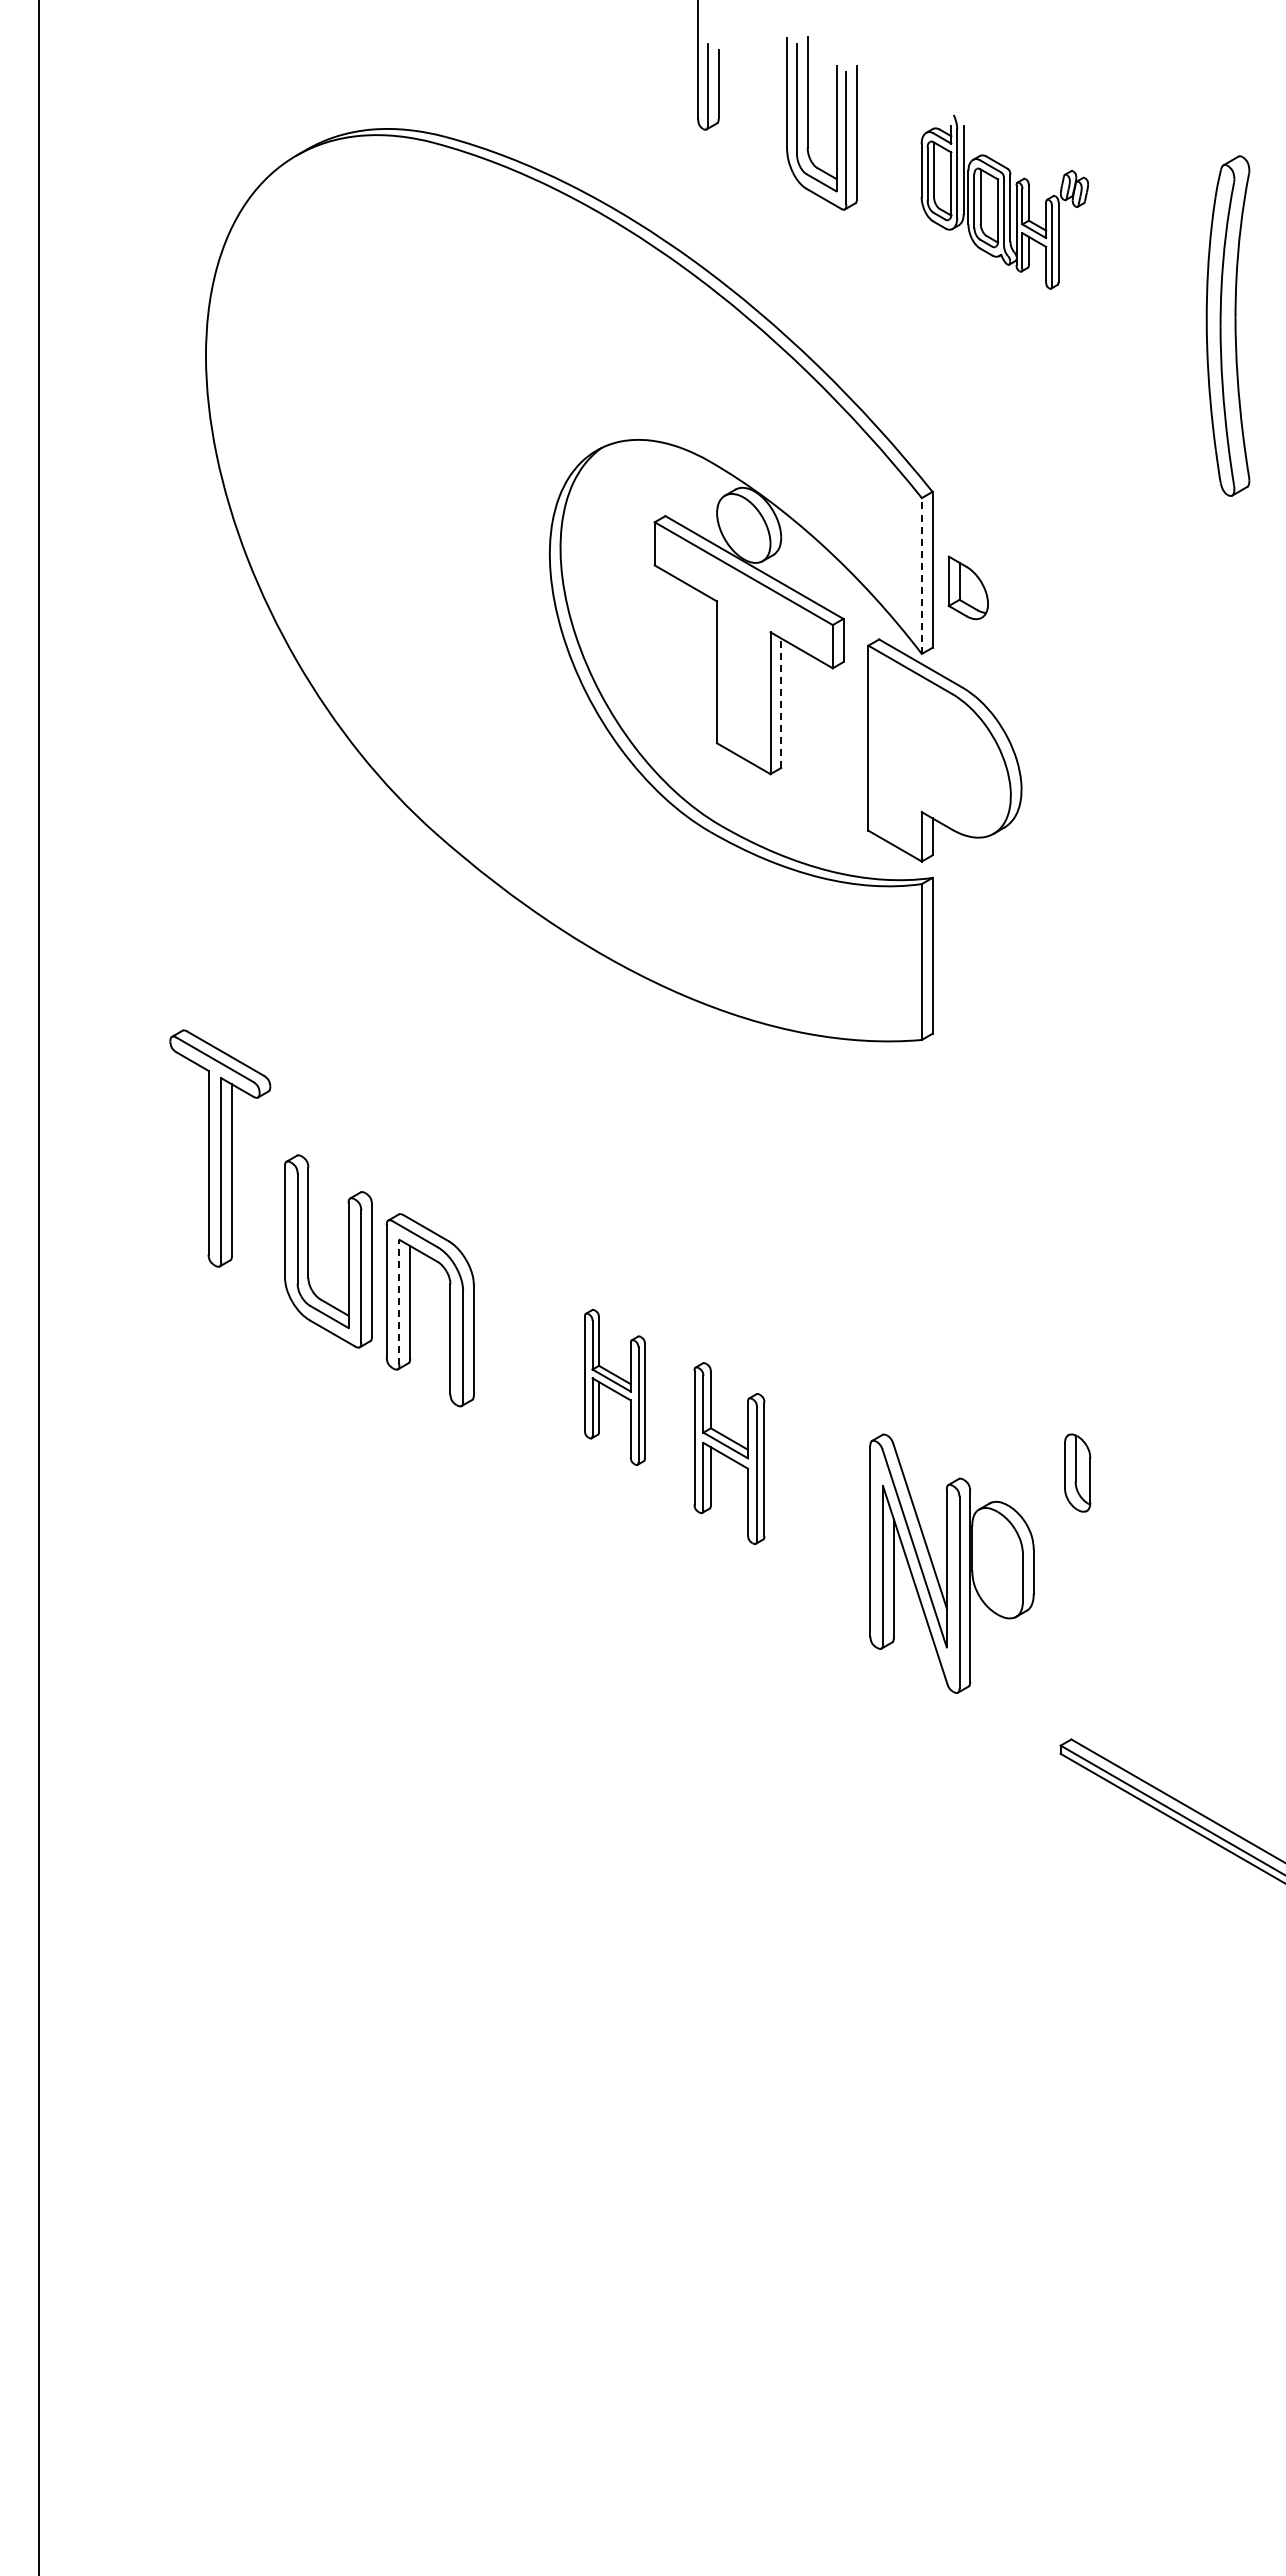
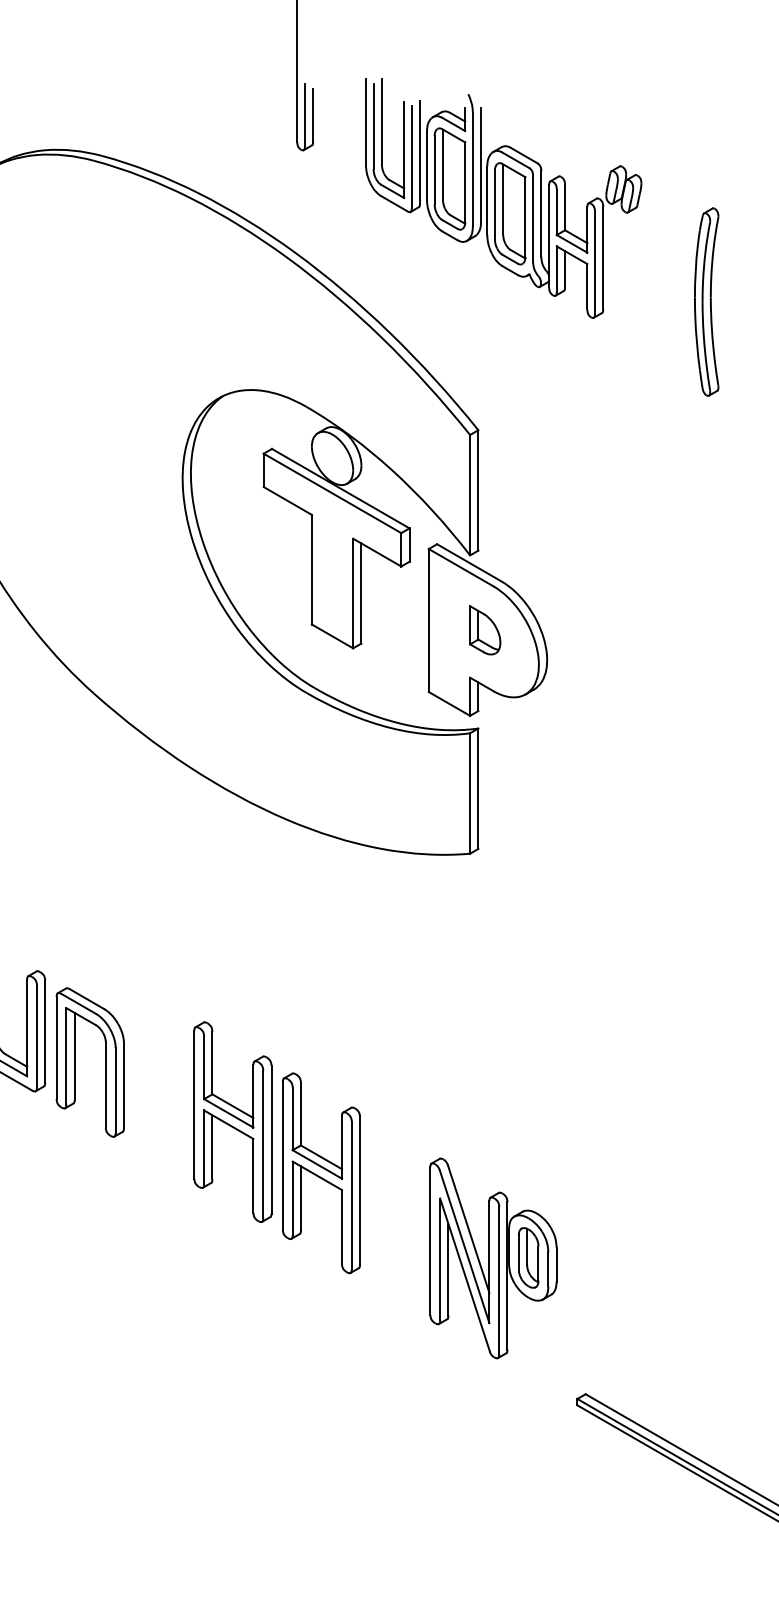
part: (1004, 201) -> (533, 205), size x1.67
part: (1227, 325) -> (706, 301), size x0.71
line: (921, 576) -> (469, 495), dashed -> solid
part: (967, 587) -> (484, 630), moved
line: (781, 703) -> (361, 593), dashed -> solid
line: (399, 1301) -> (66, 1055), dashed -> solid
part: (614, 1387) -> (232, 1122), size x1.67
part: (729, 1453) -> (321, 1173), size x1.43
part: (1077, 1472) -> (528, 1257), moved

